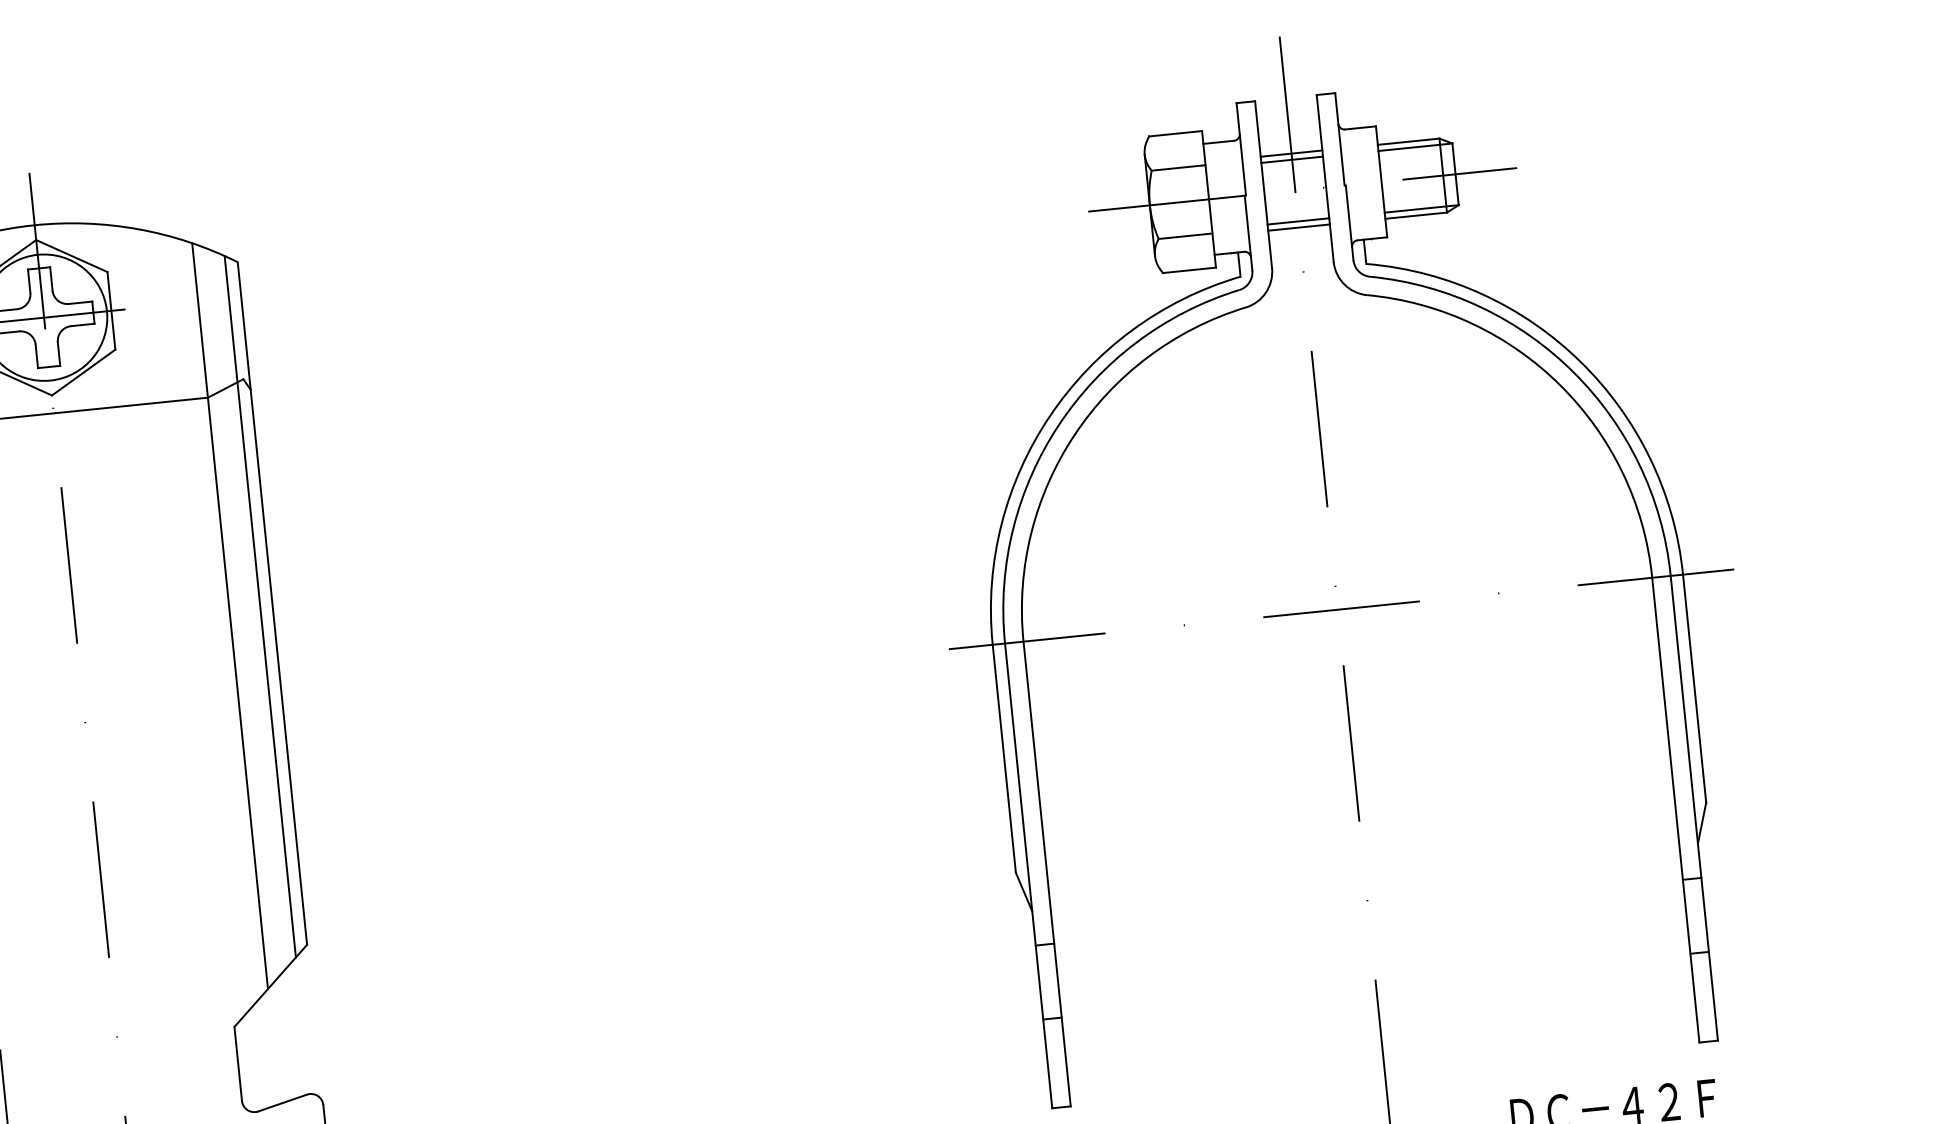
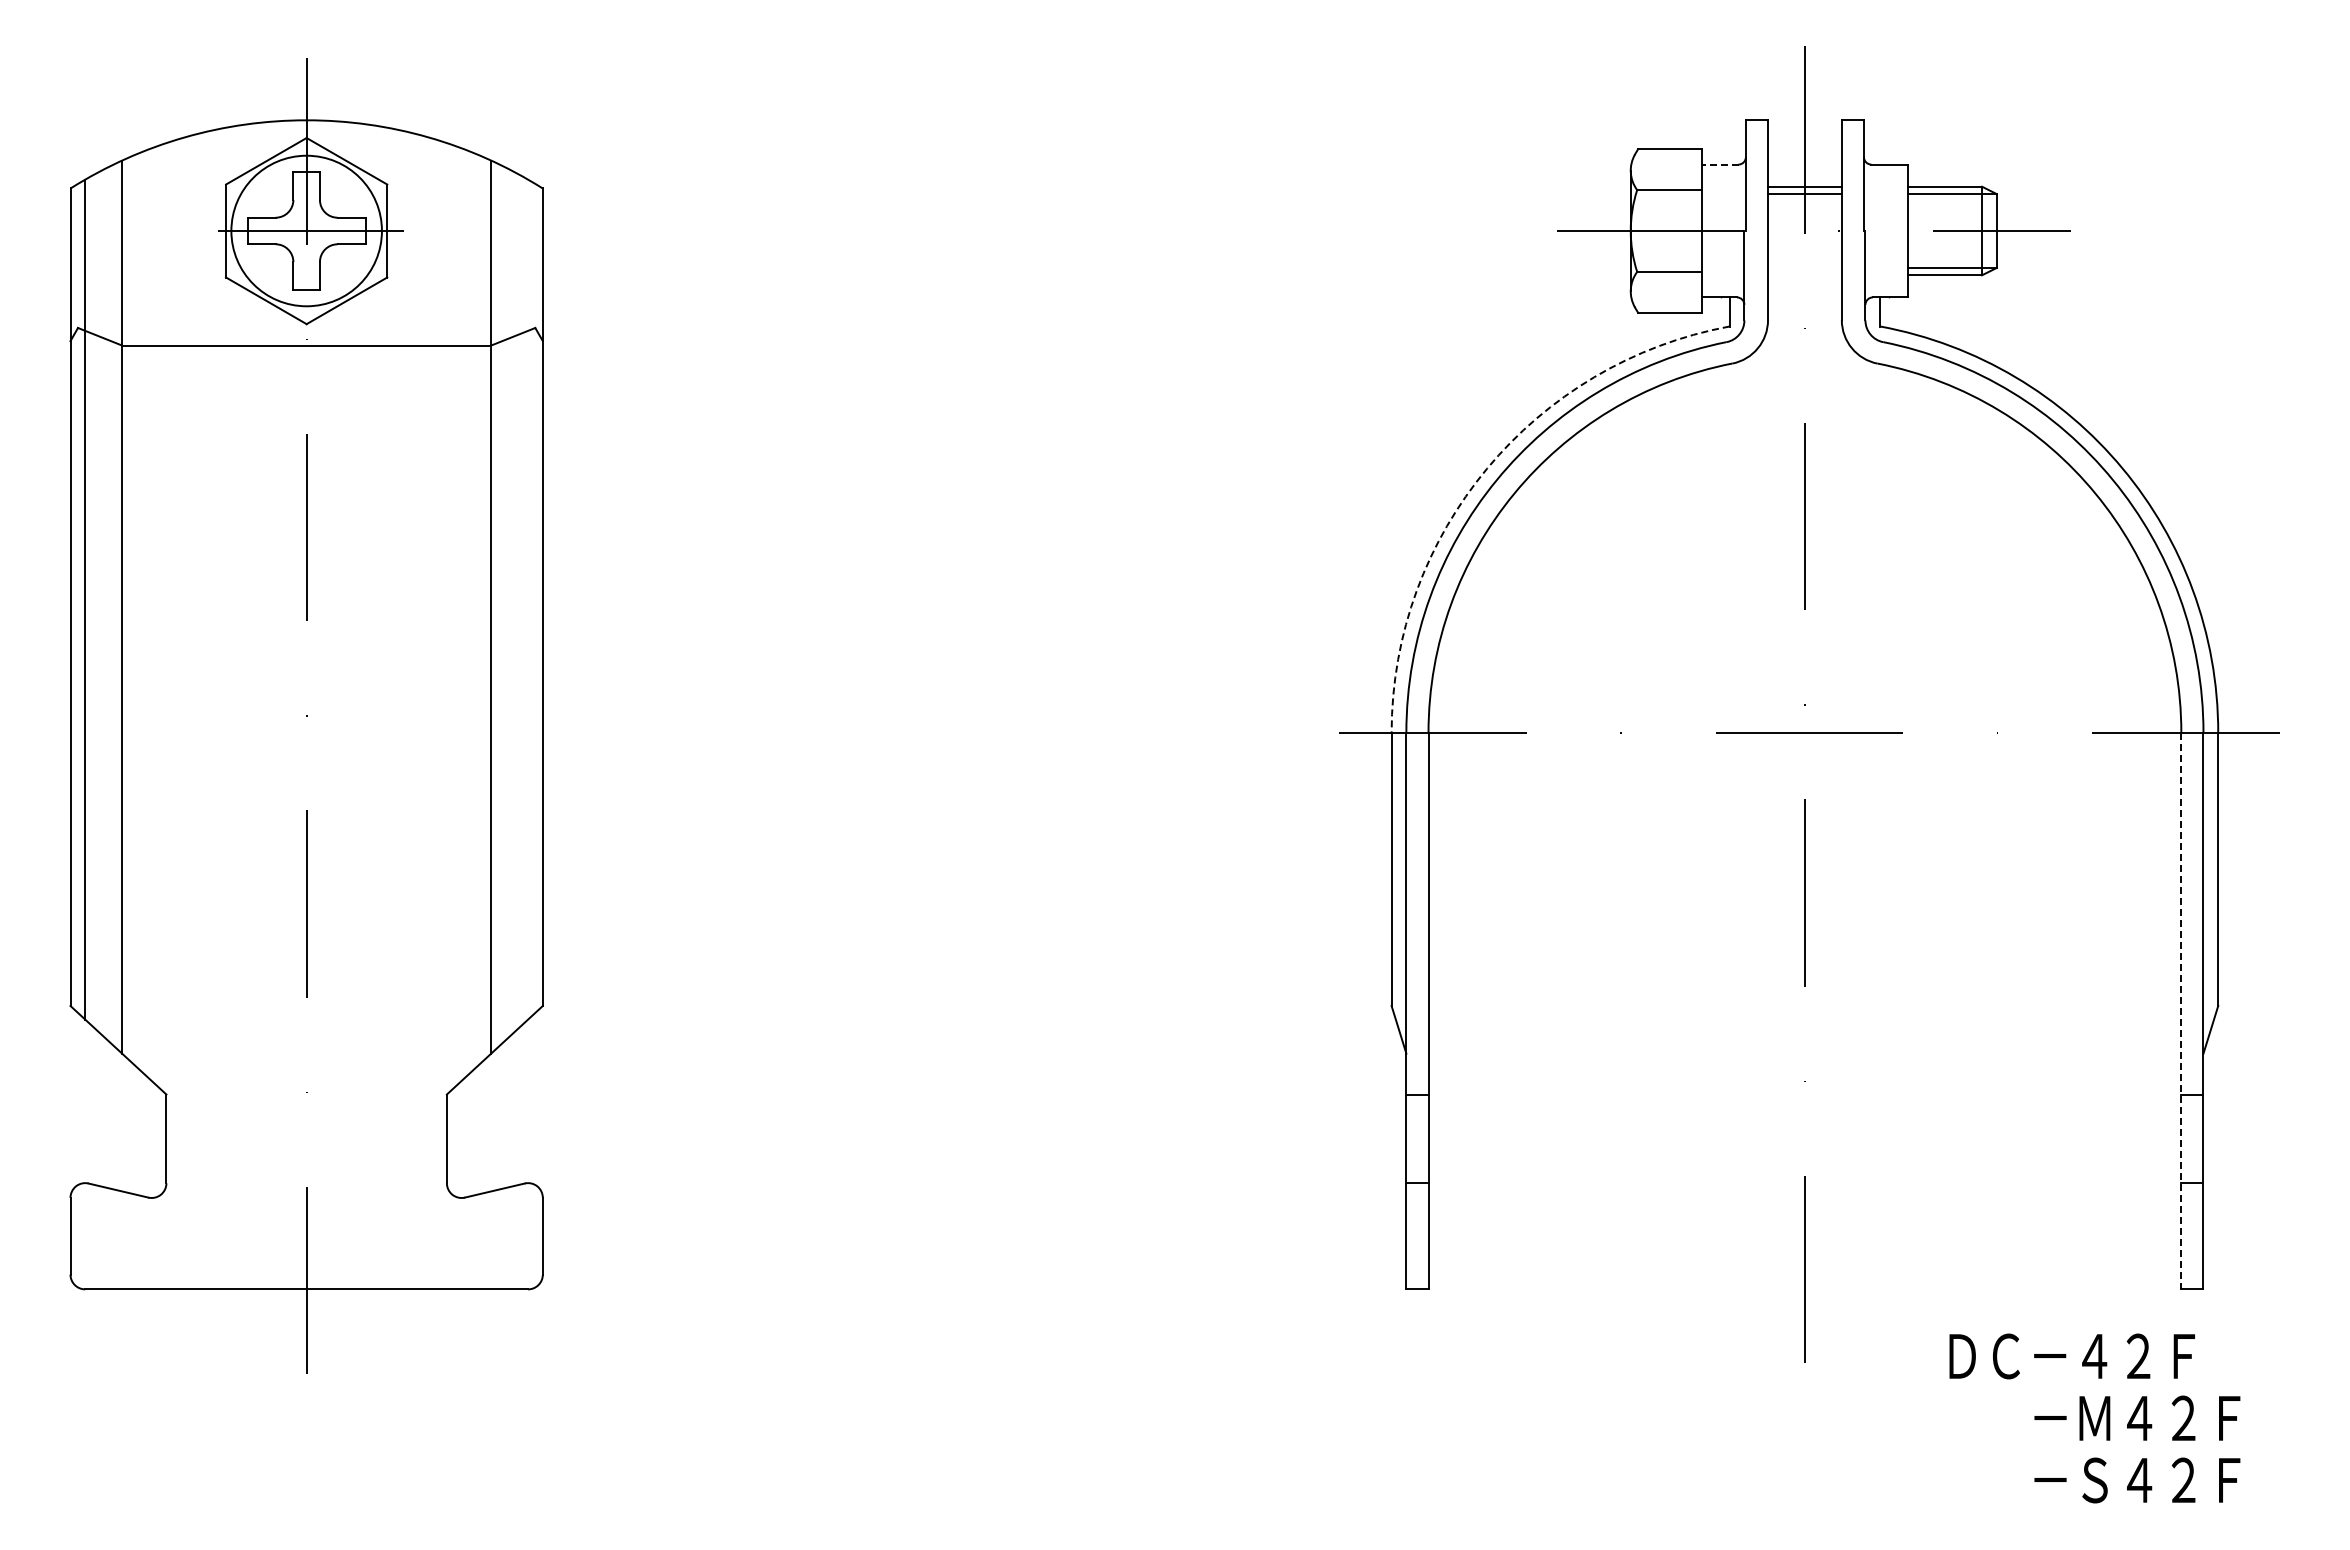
line: (1218, 142) -> (1719, 164), solid -> dashed
line: (1298, 221) -> (1804, 267), removed
line: (1298, 227) -> (1804, 275), removed
arc: (1050, 415) -> (1487, 468), solid -> dashed
line: (260, 606) -> (528, 599), removed
line: (1675, 810) -> (2181, 1011), solid -> dashed

